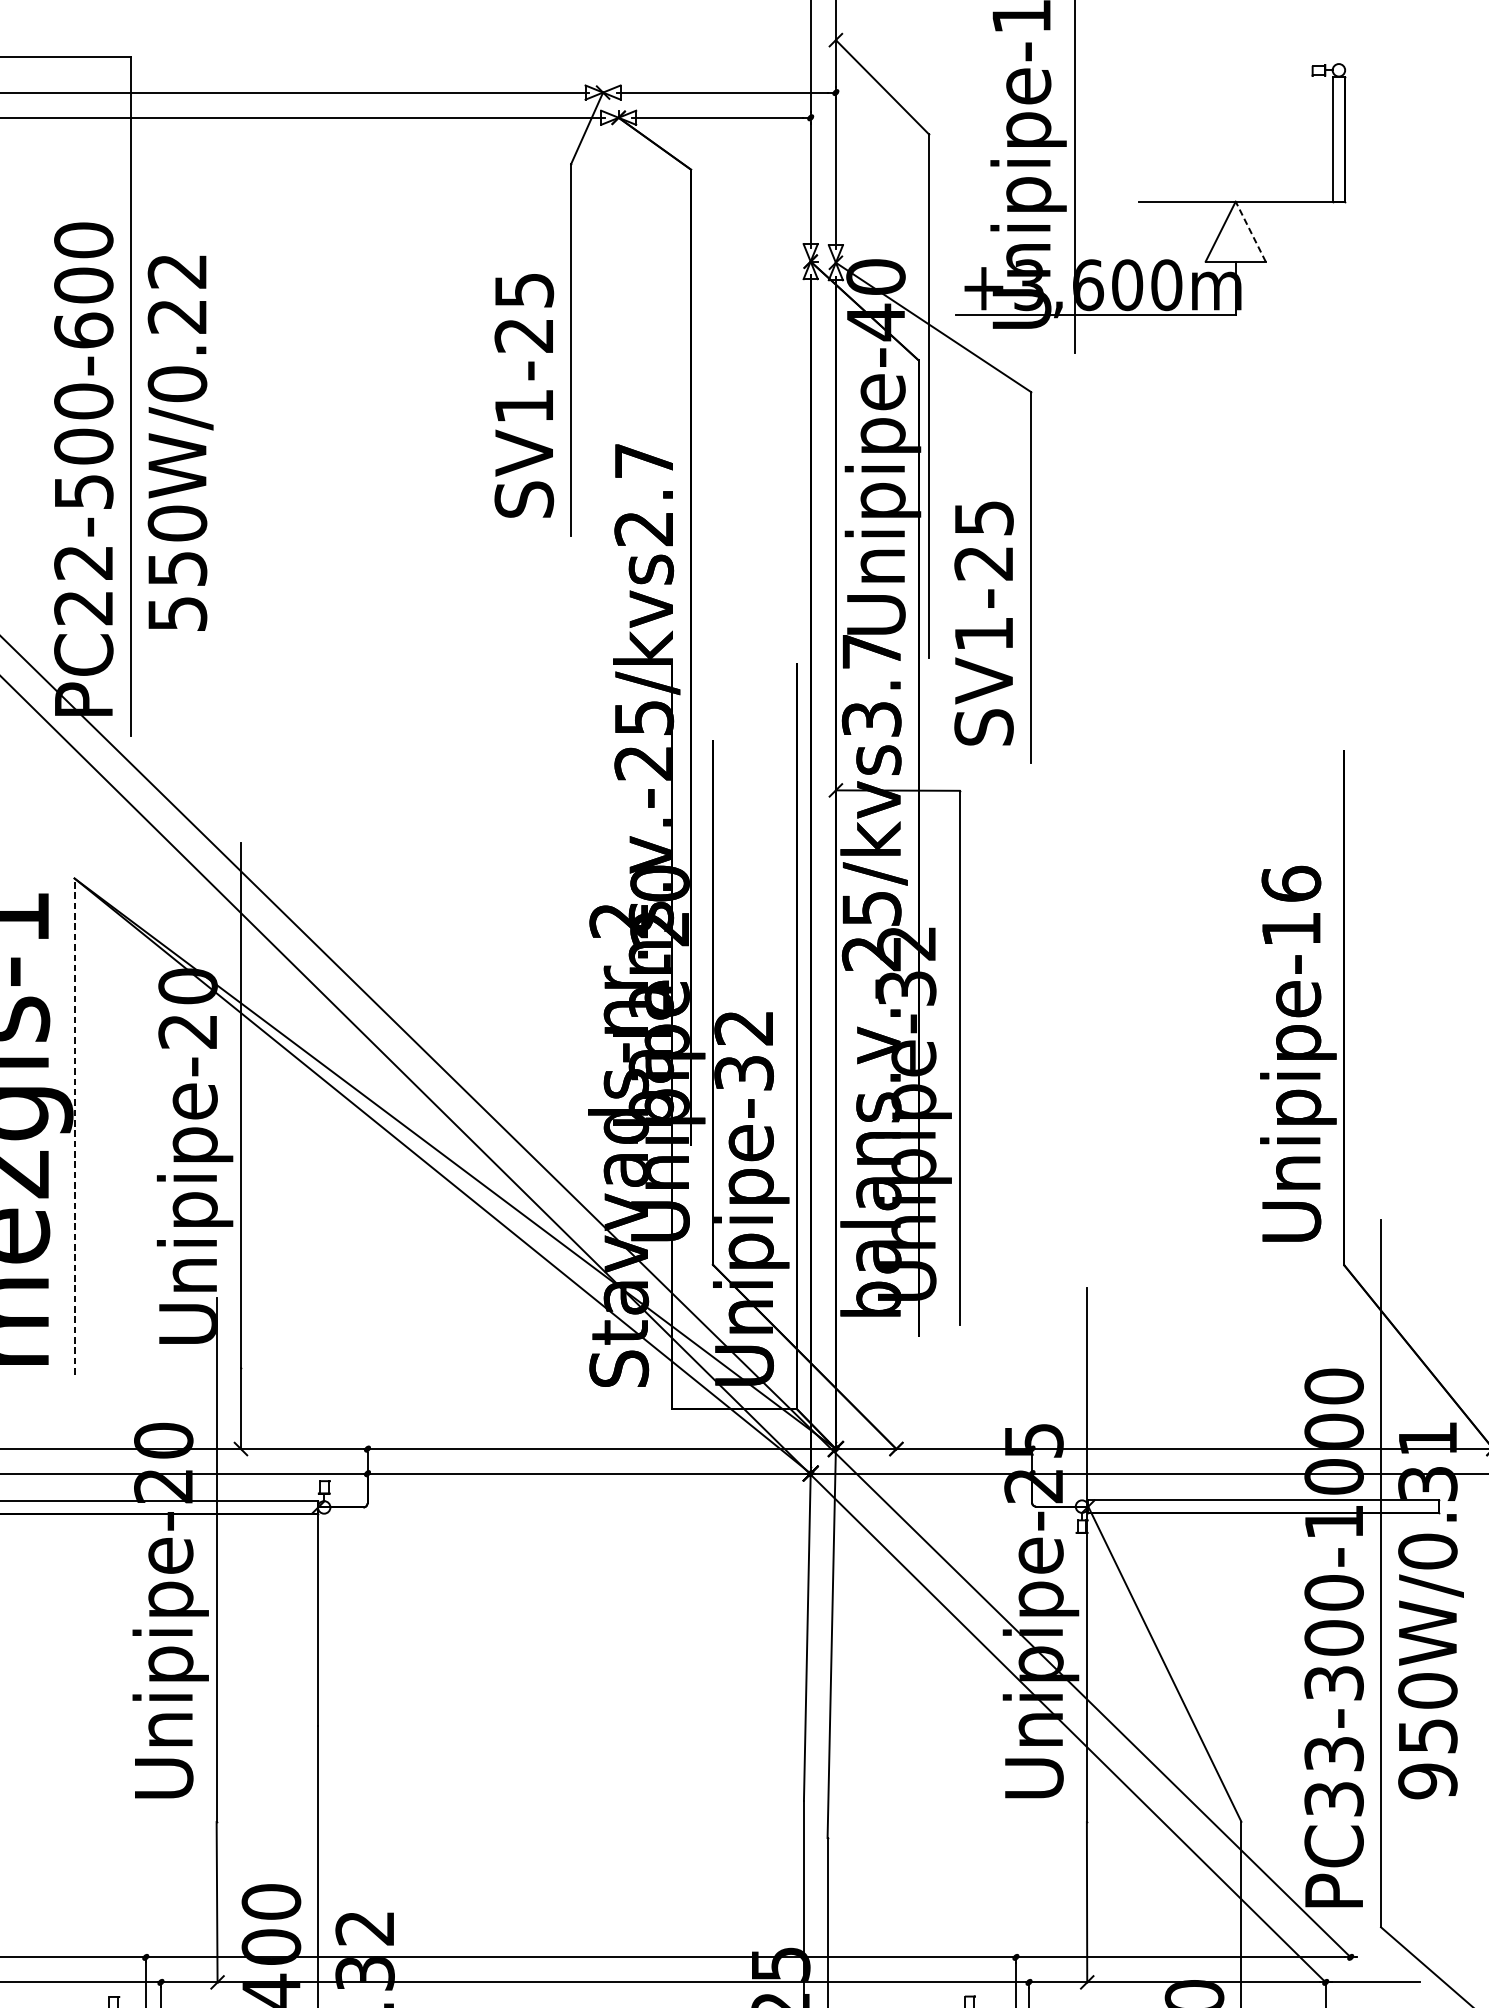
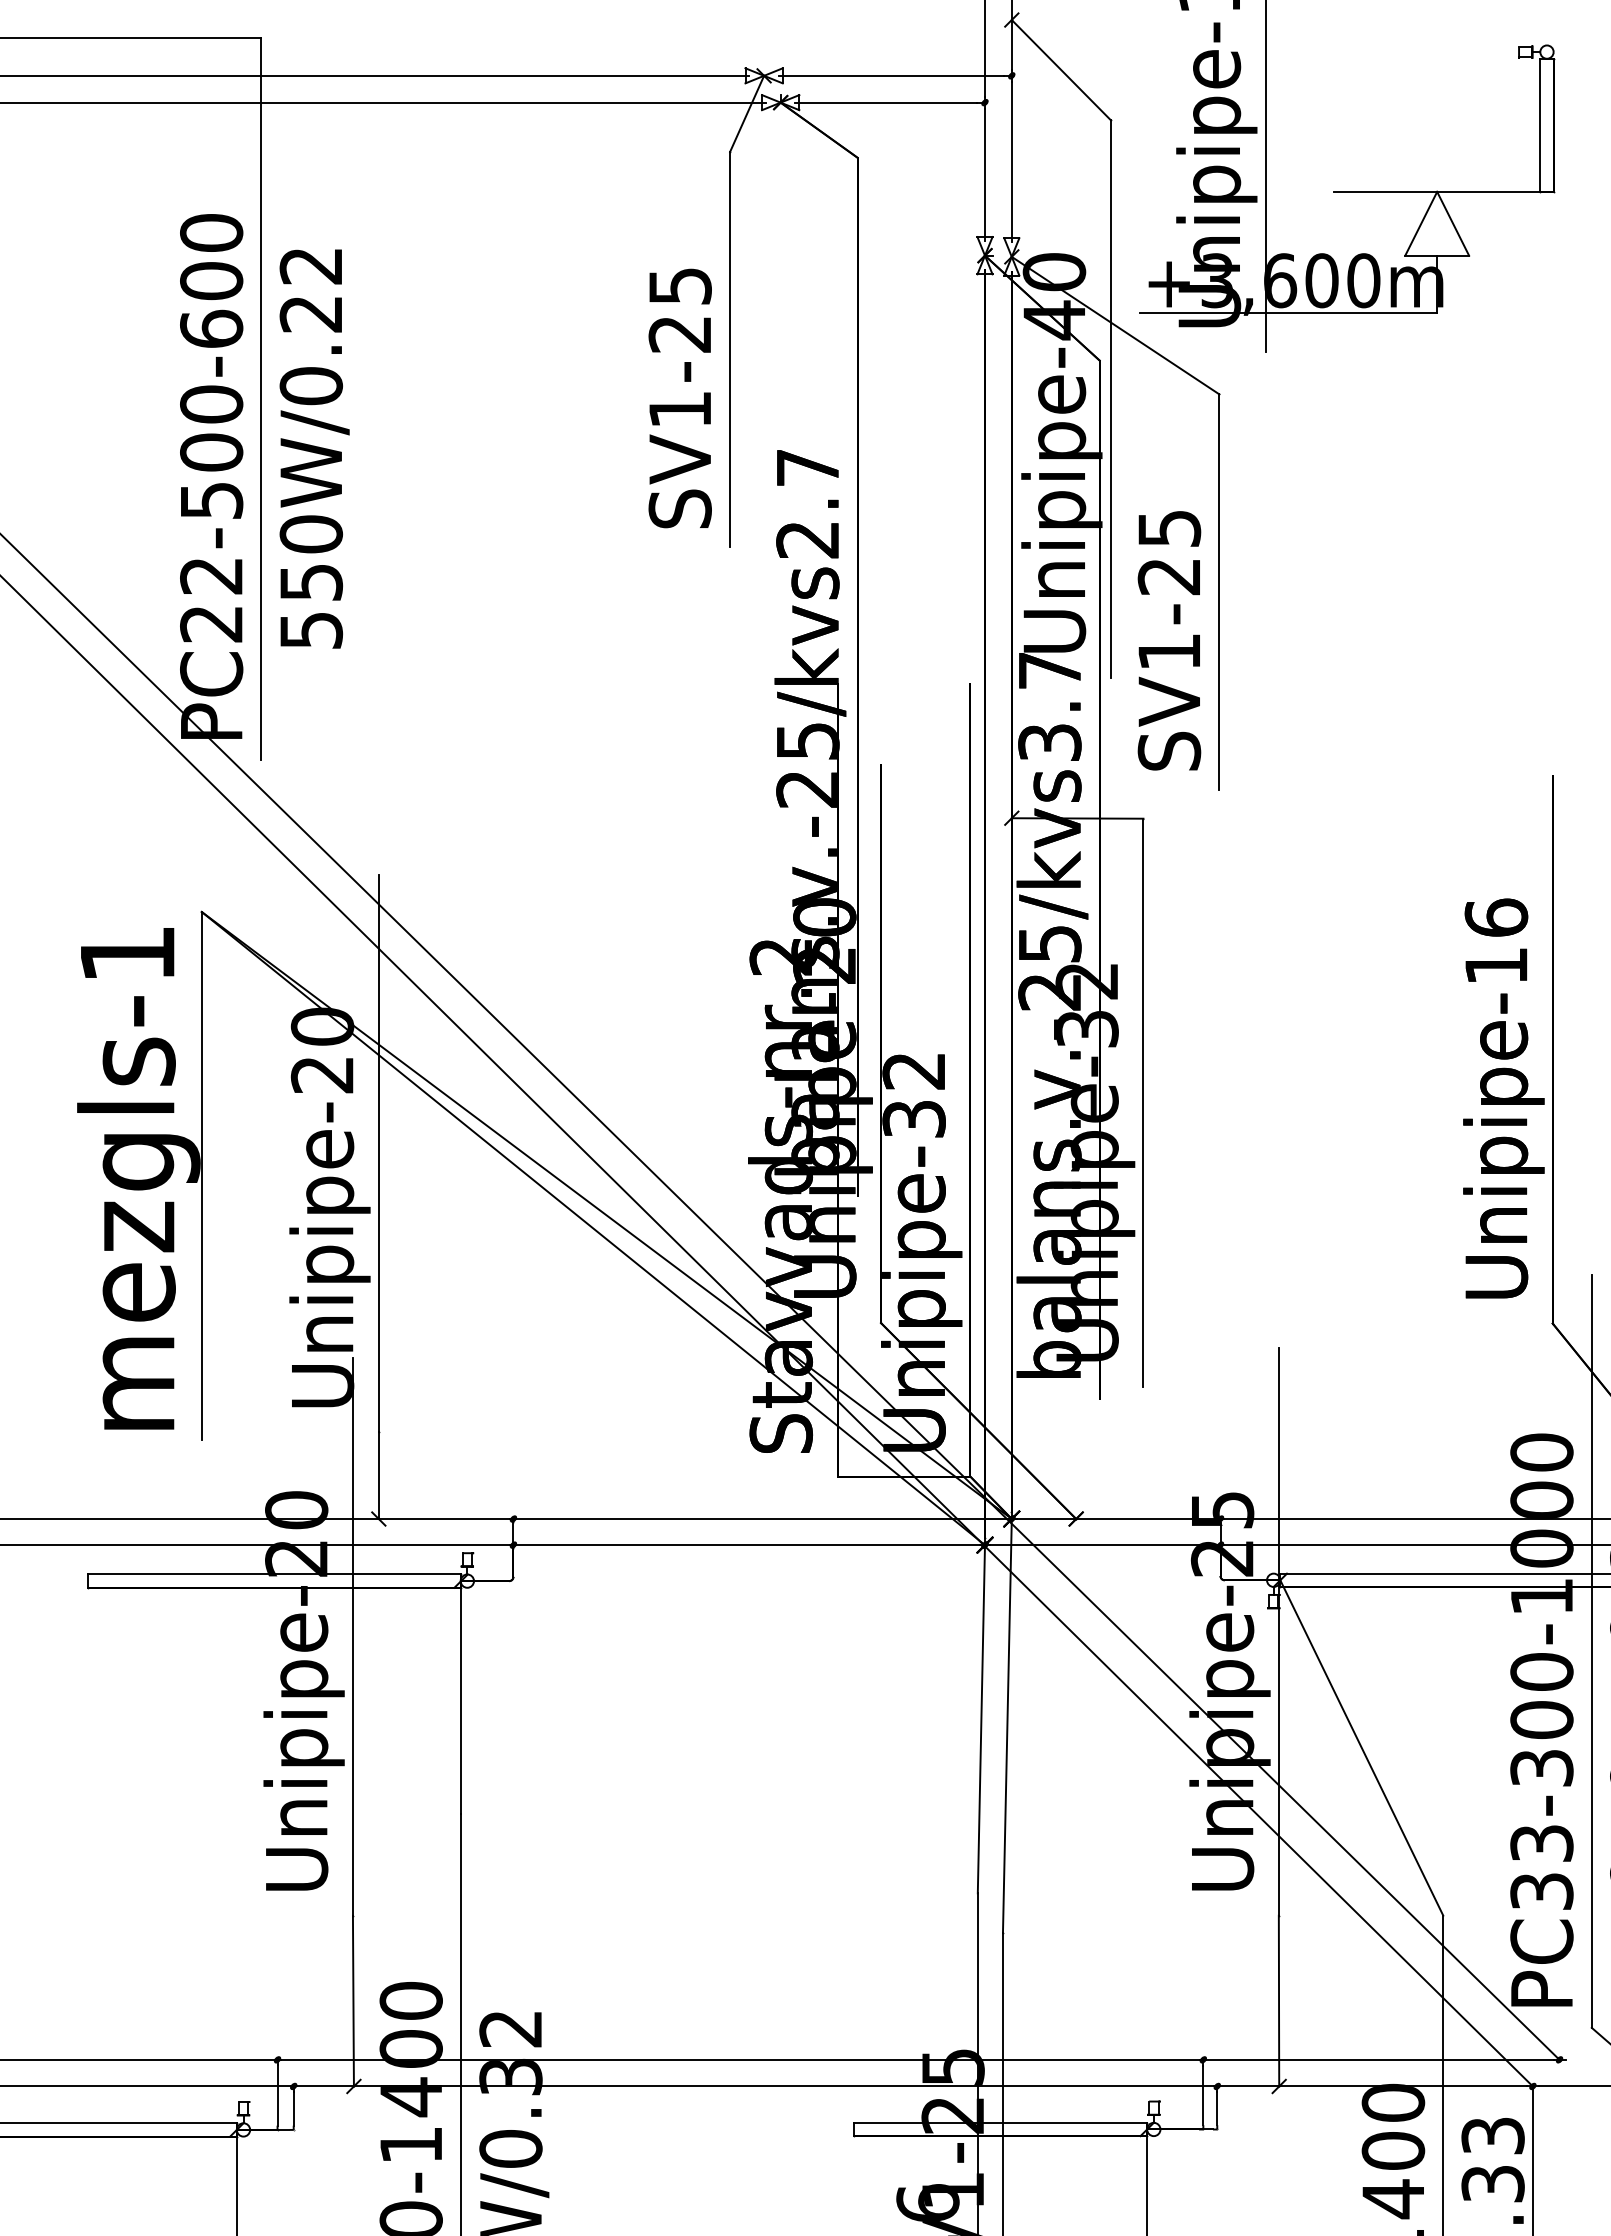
line: (1251, 231) -> (1453, 223), dashed -> solid
line: (74, 1126) -> (201, 1175), dashed -> solid

